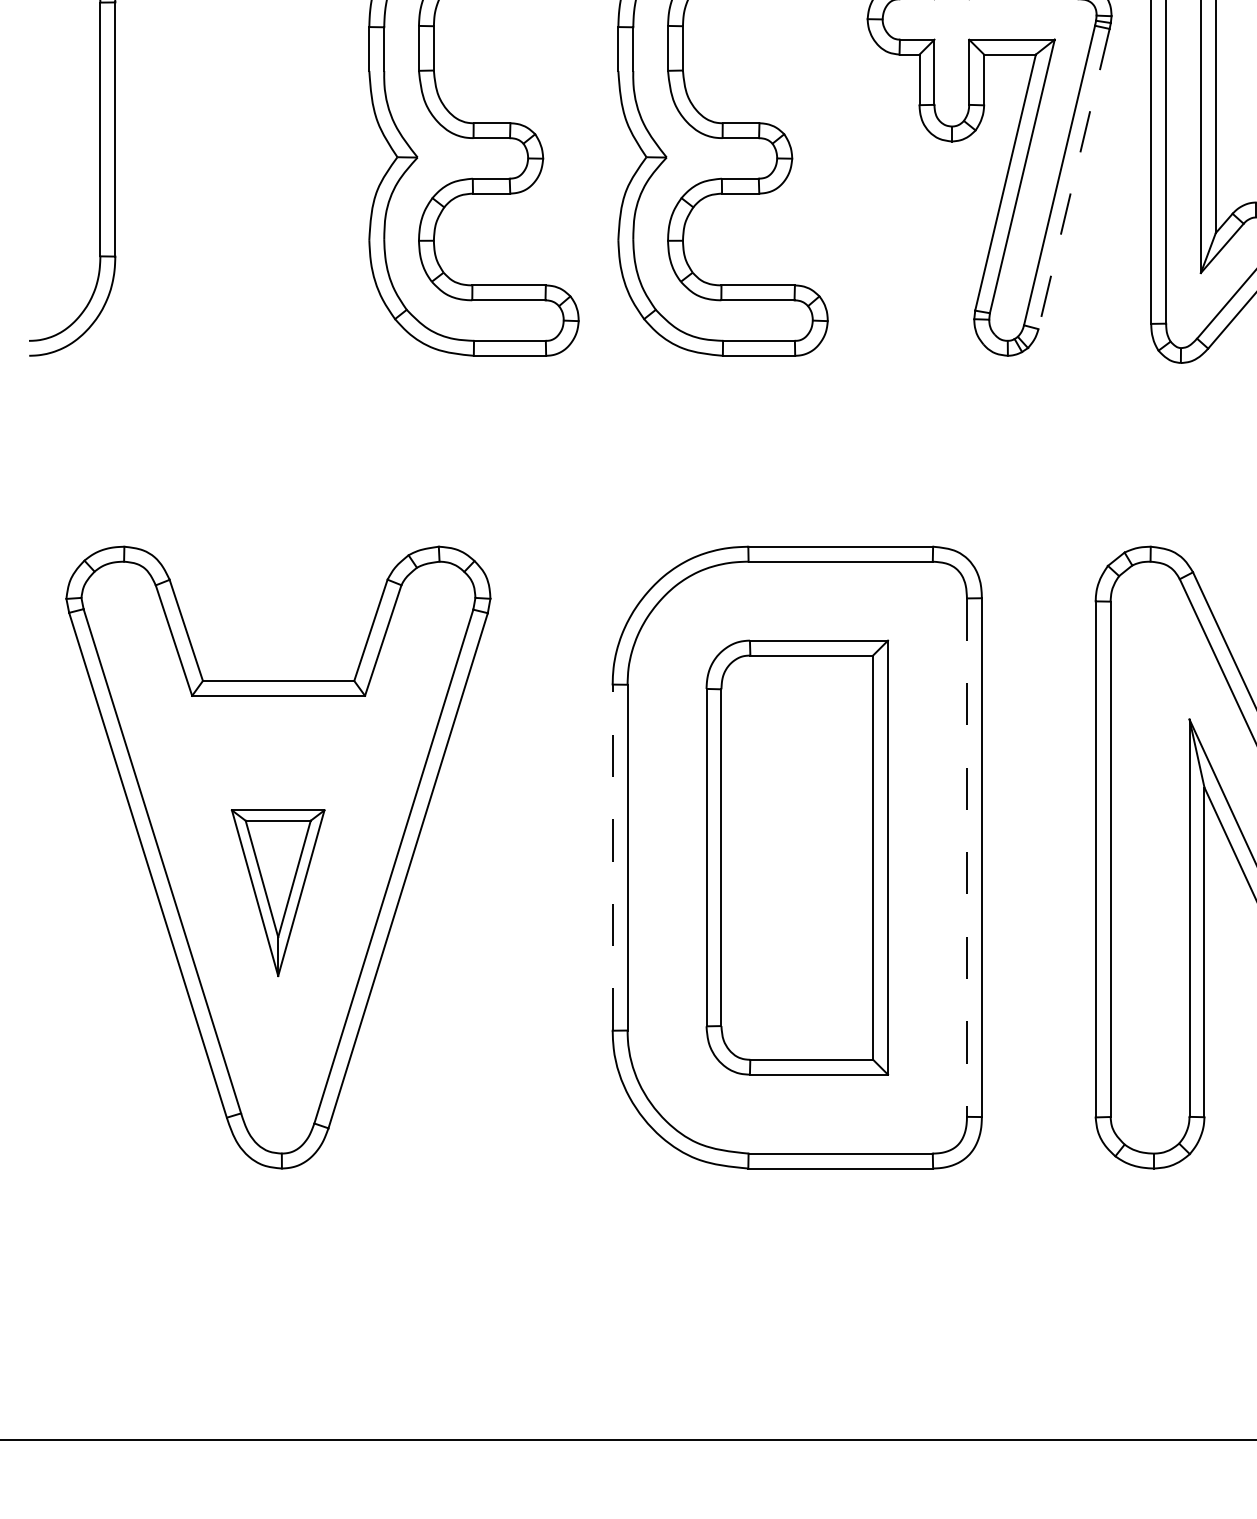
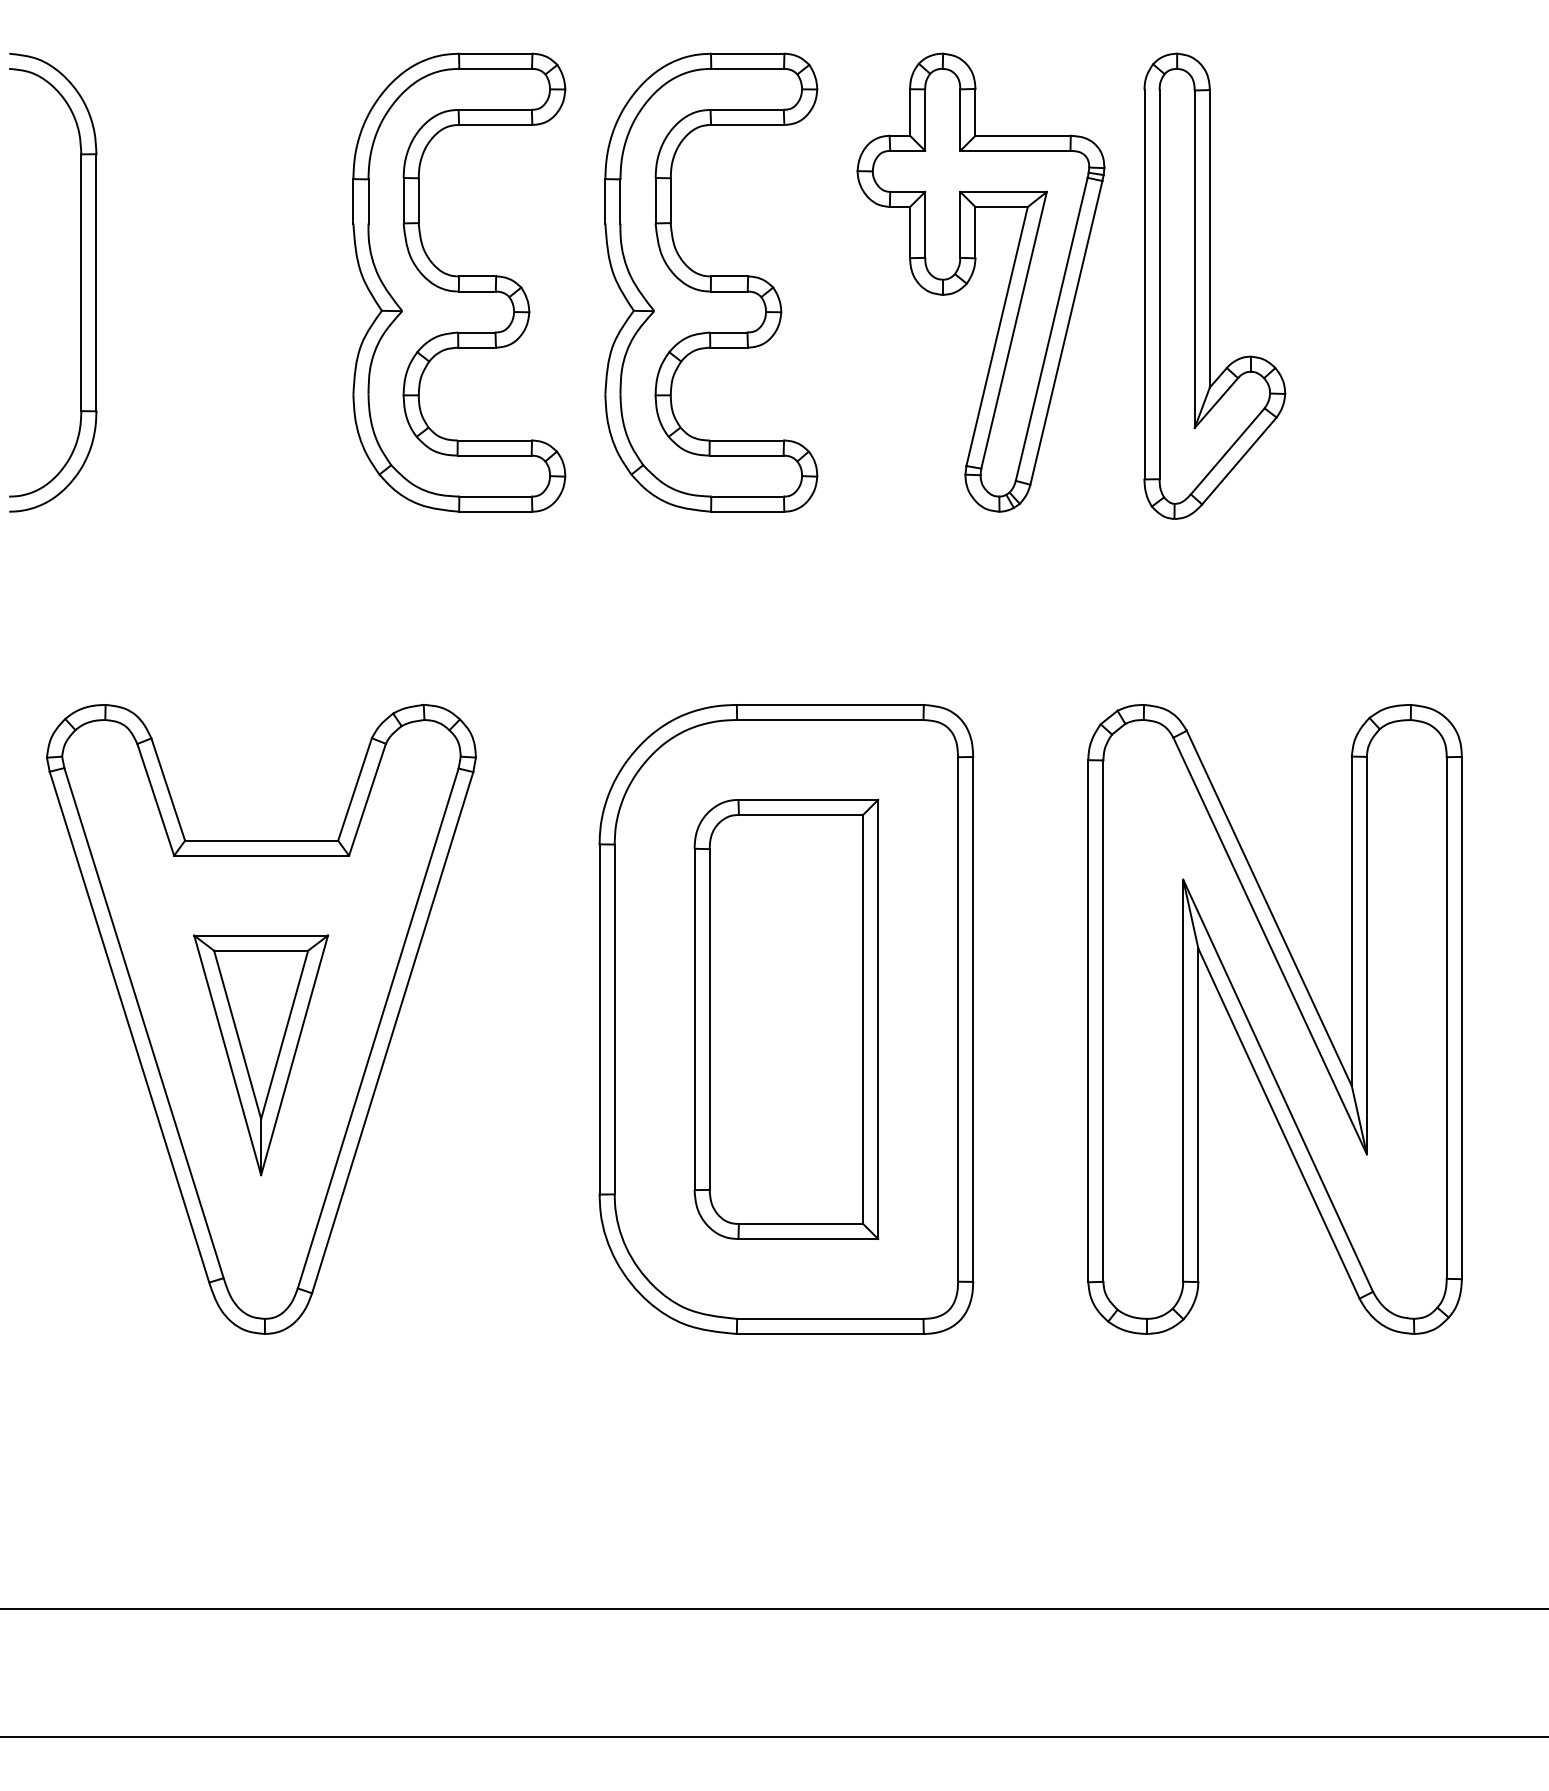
line: (1074, 179) -> (1066, 333), dashed -> solid
line: (612, 856) -> (599, 1018), dashed -> solid
line: (967, 857) -> (958, 1019), dashed -> solid
part: (278, 893) -> (261, 1055), size x1.43

